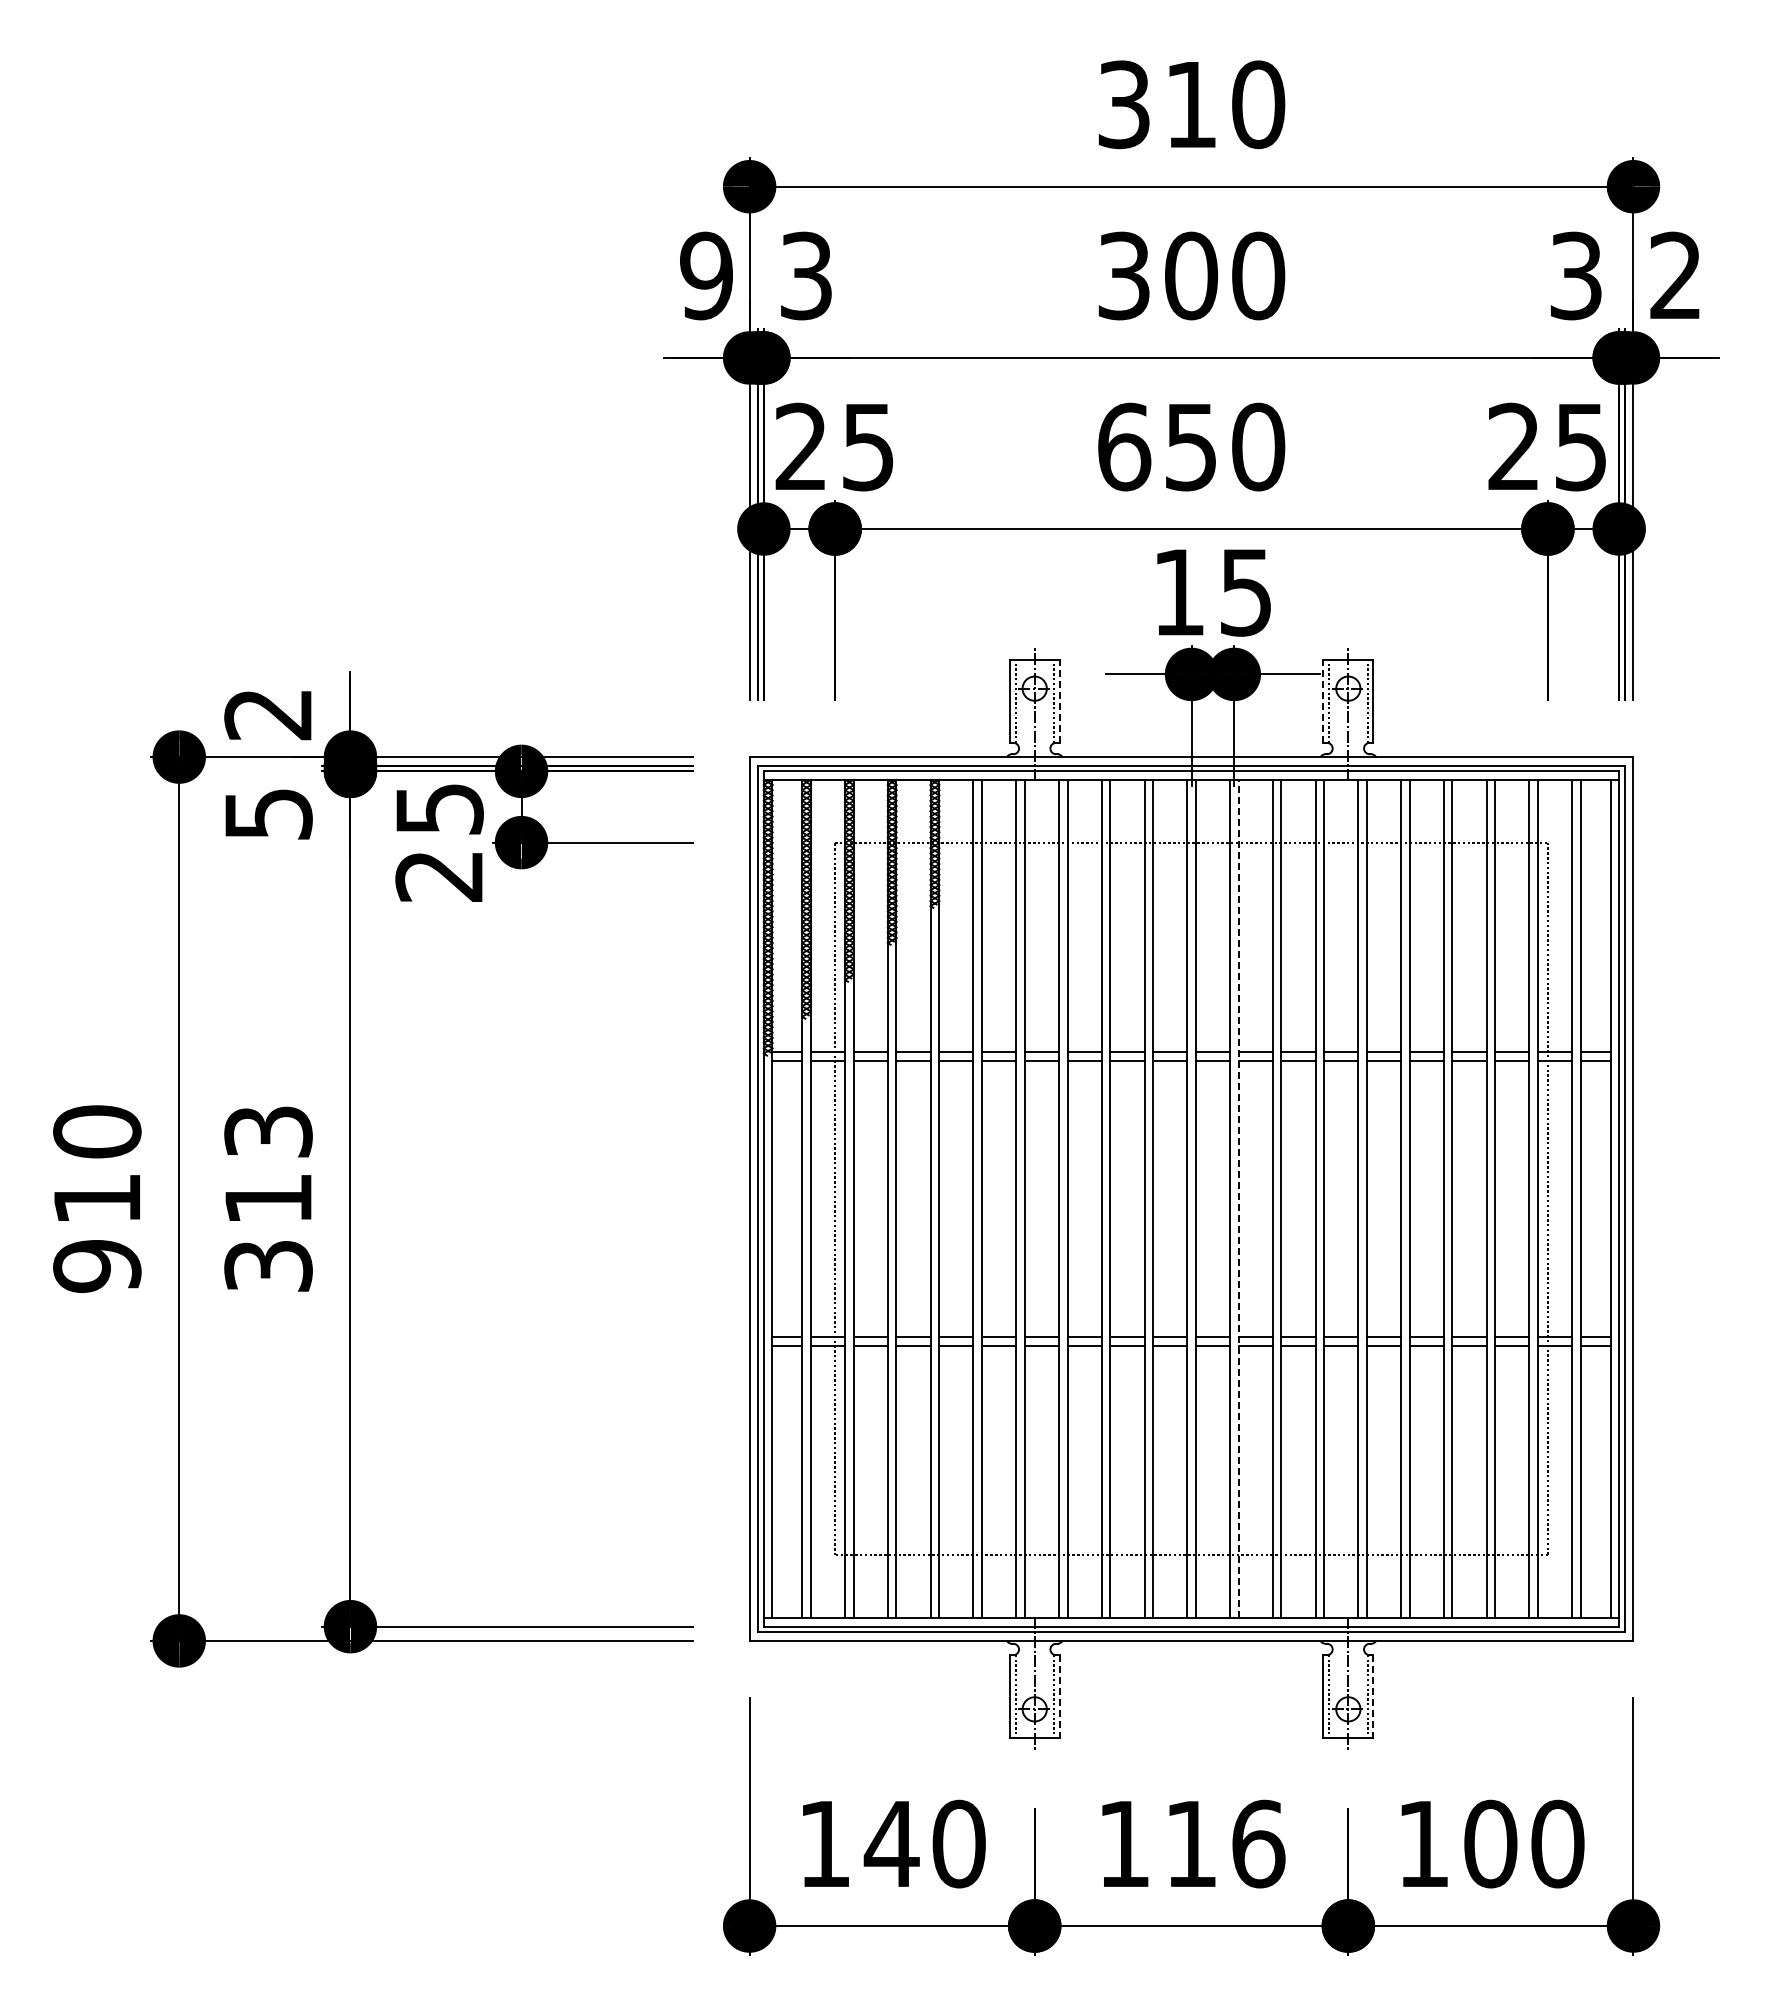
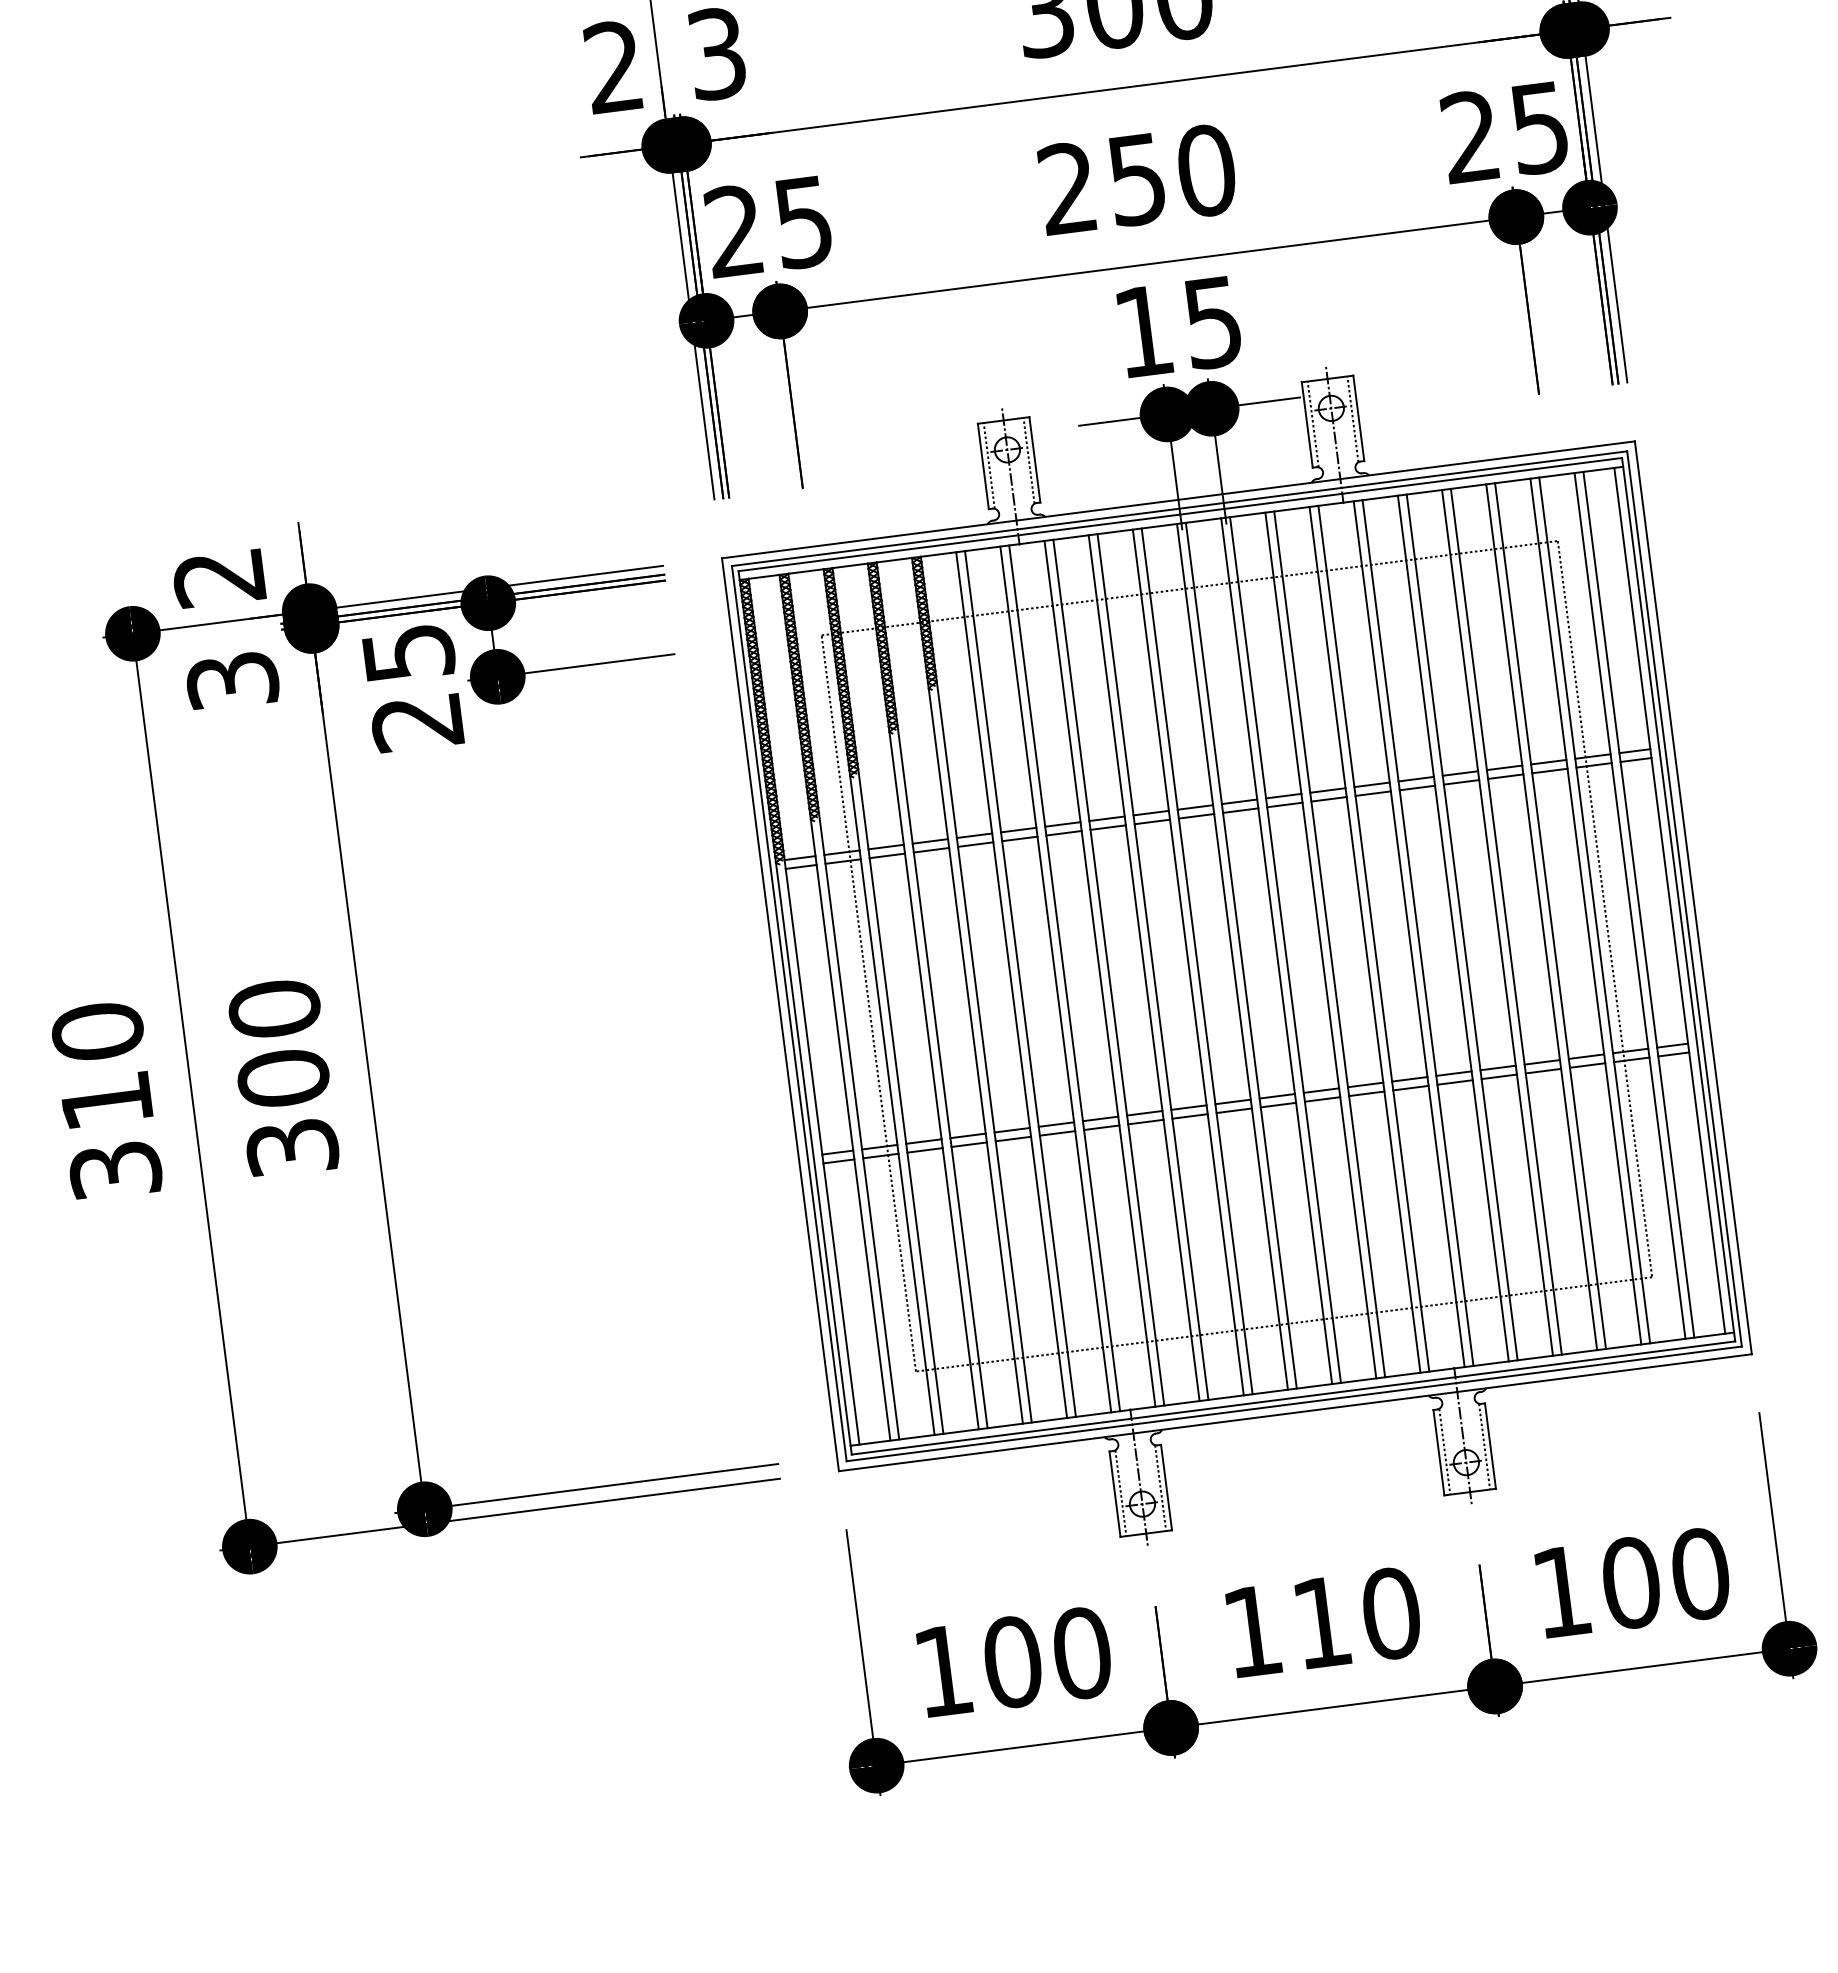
text: (706, 275) -> (613, 66), 9 -> 2
text: (1124, 446) -> (1068, 187), 650 -> 250
line: (1059, 701) -> (1034, 459), dashed -> solid
line: (1323, 701) -> (1307, 424), dashed -> solid
text: (268, 814) -> (232, 681), 5 -> 3
text: (268, 1165) -> (279, 1043), 313 -> 300
line: (1238, 1198) -> (1285, 949), dashed -> solid
text: (97, 1266) -> (115, 1170), 910 -> 310
line: (1059, 1697) -> (1166, 1488), dashed -> solid
line: (1373, 1697) -> (1490, 1447), dashed -> solid
text: (891, 1843) -> (1012, 1661), 140 -> 100
text: (1258, 1843) -> (1391, 1613), 116 -> 110

